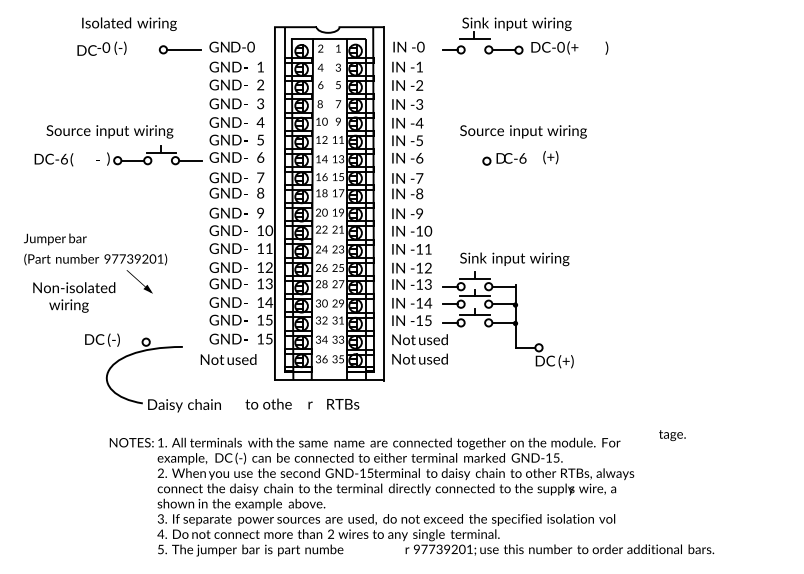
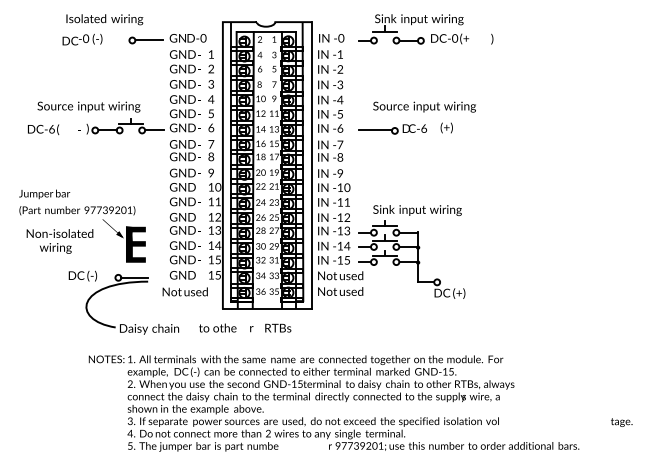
line: (463, 160) -> (375, 130), added
fill: (167, 300) -> (135, 243), added
line: (166, 342) -> (134, 278), added
text: (672, 435) -> (621, 422), moved

